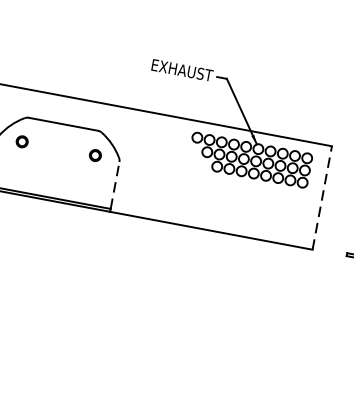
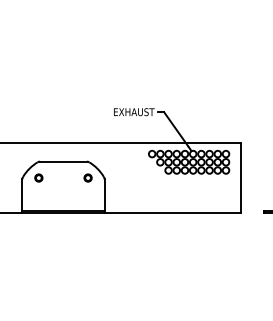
line: (114, 186) -> (104, 195), dashed -> solid
line: (321, 198) -> (240, 178), dashed -> solid

